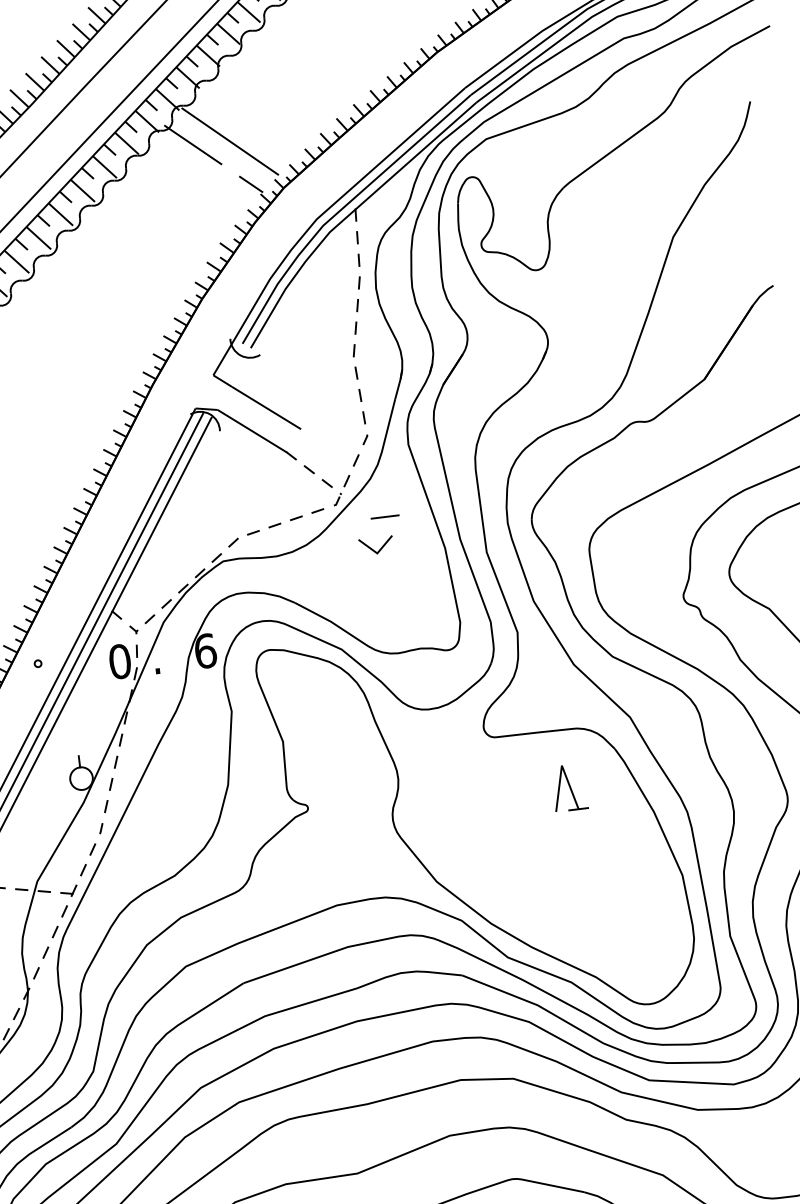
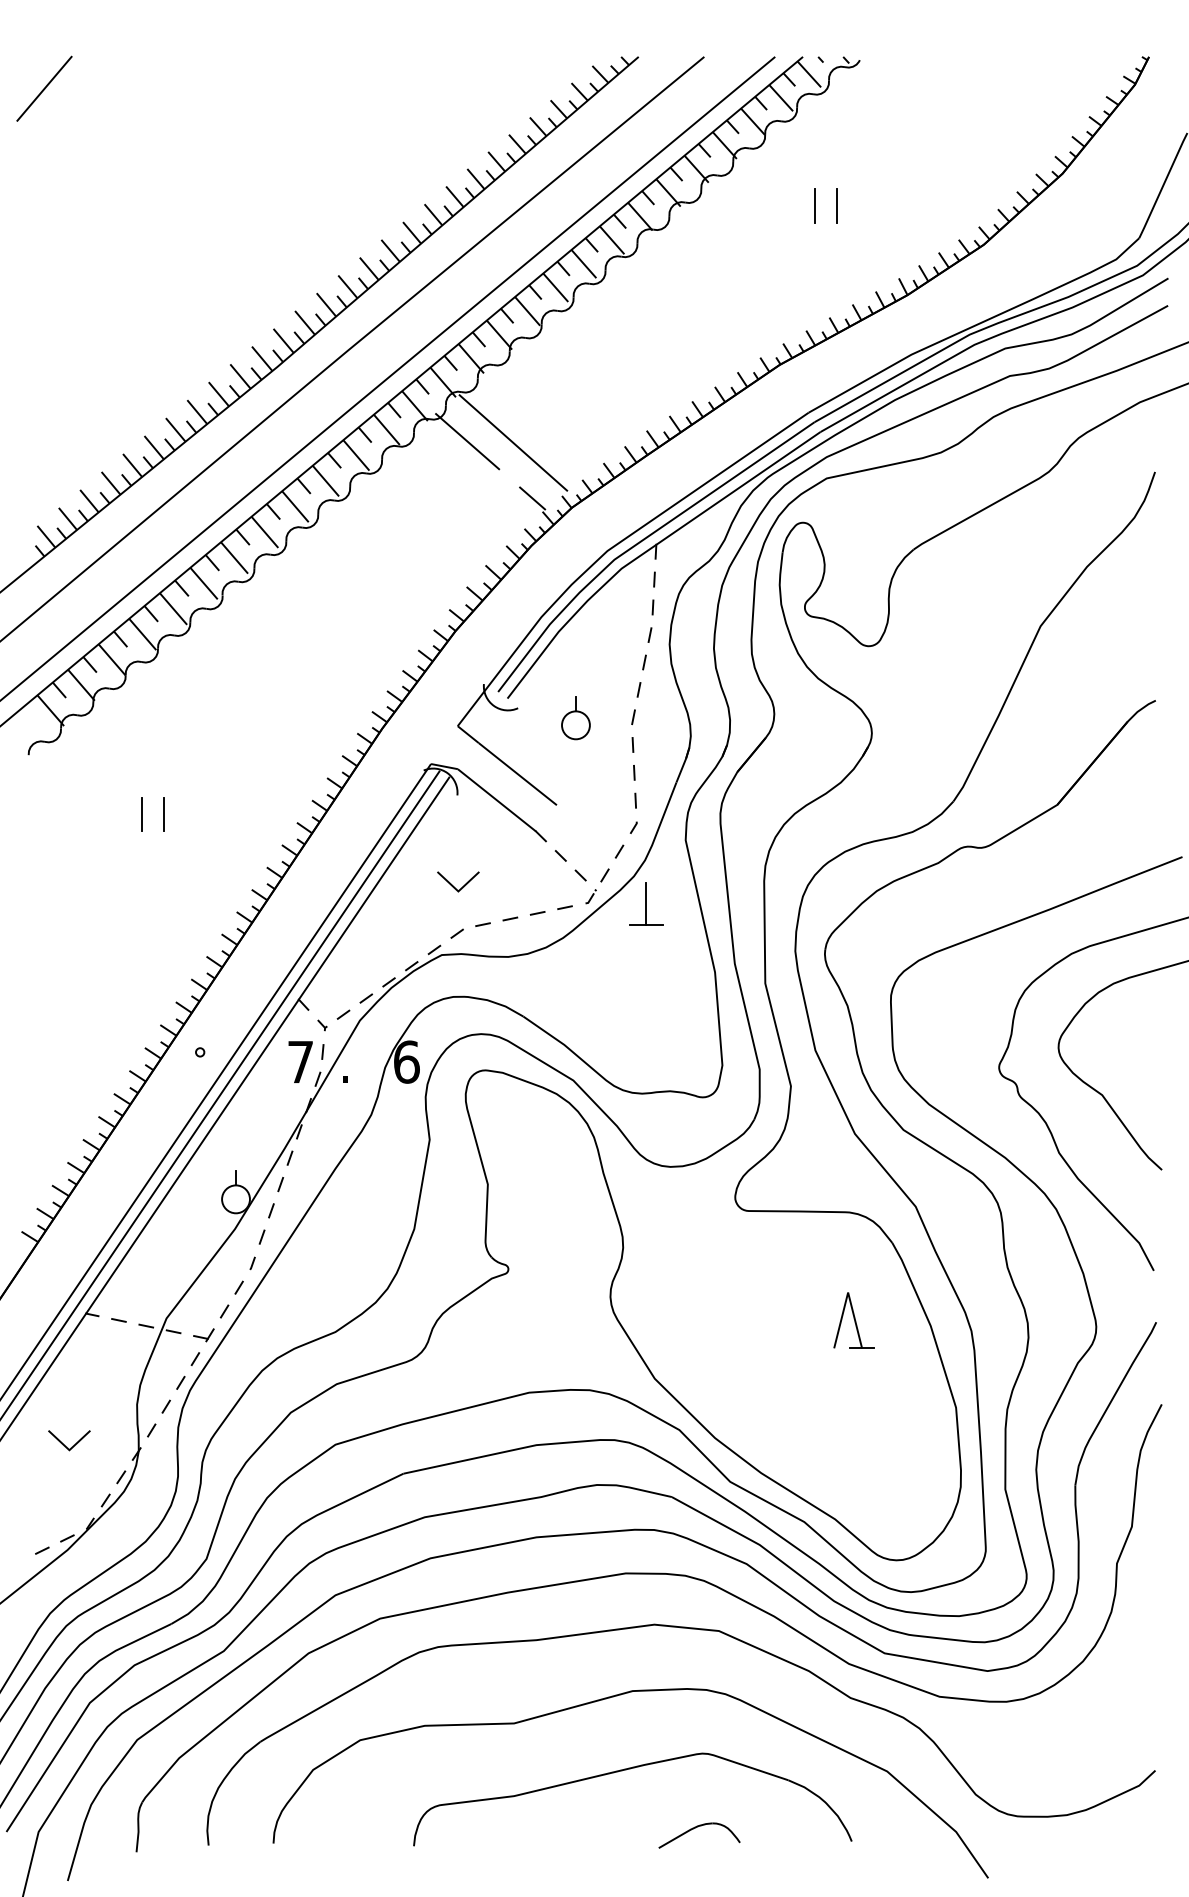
part: (307, 357) -> (575, 718), added
line: (383, 500) -> (646, 904), added
line: (372, 549) -> (453, 885), moved
text: (119, 661) -> (300, 1061), 0 -> 7
part: (568, 787) -> (853, 1320), moved

